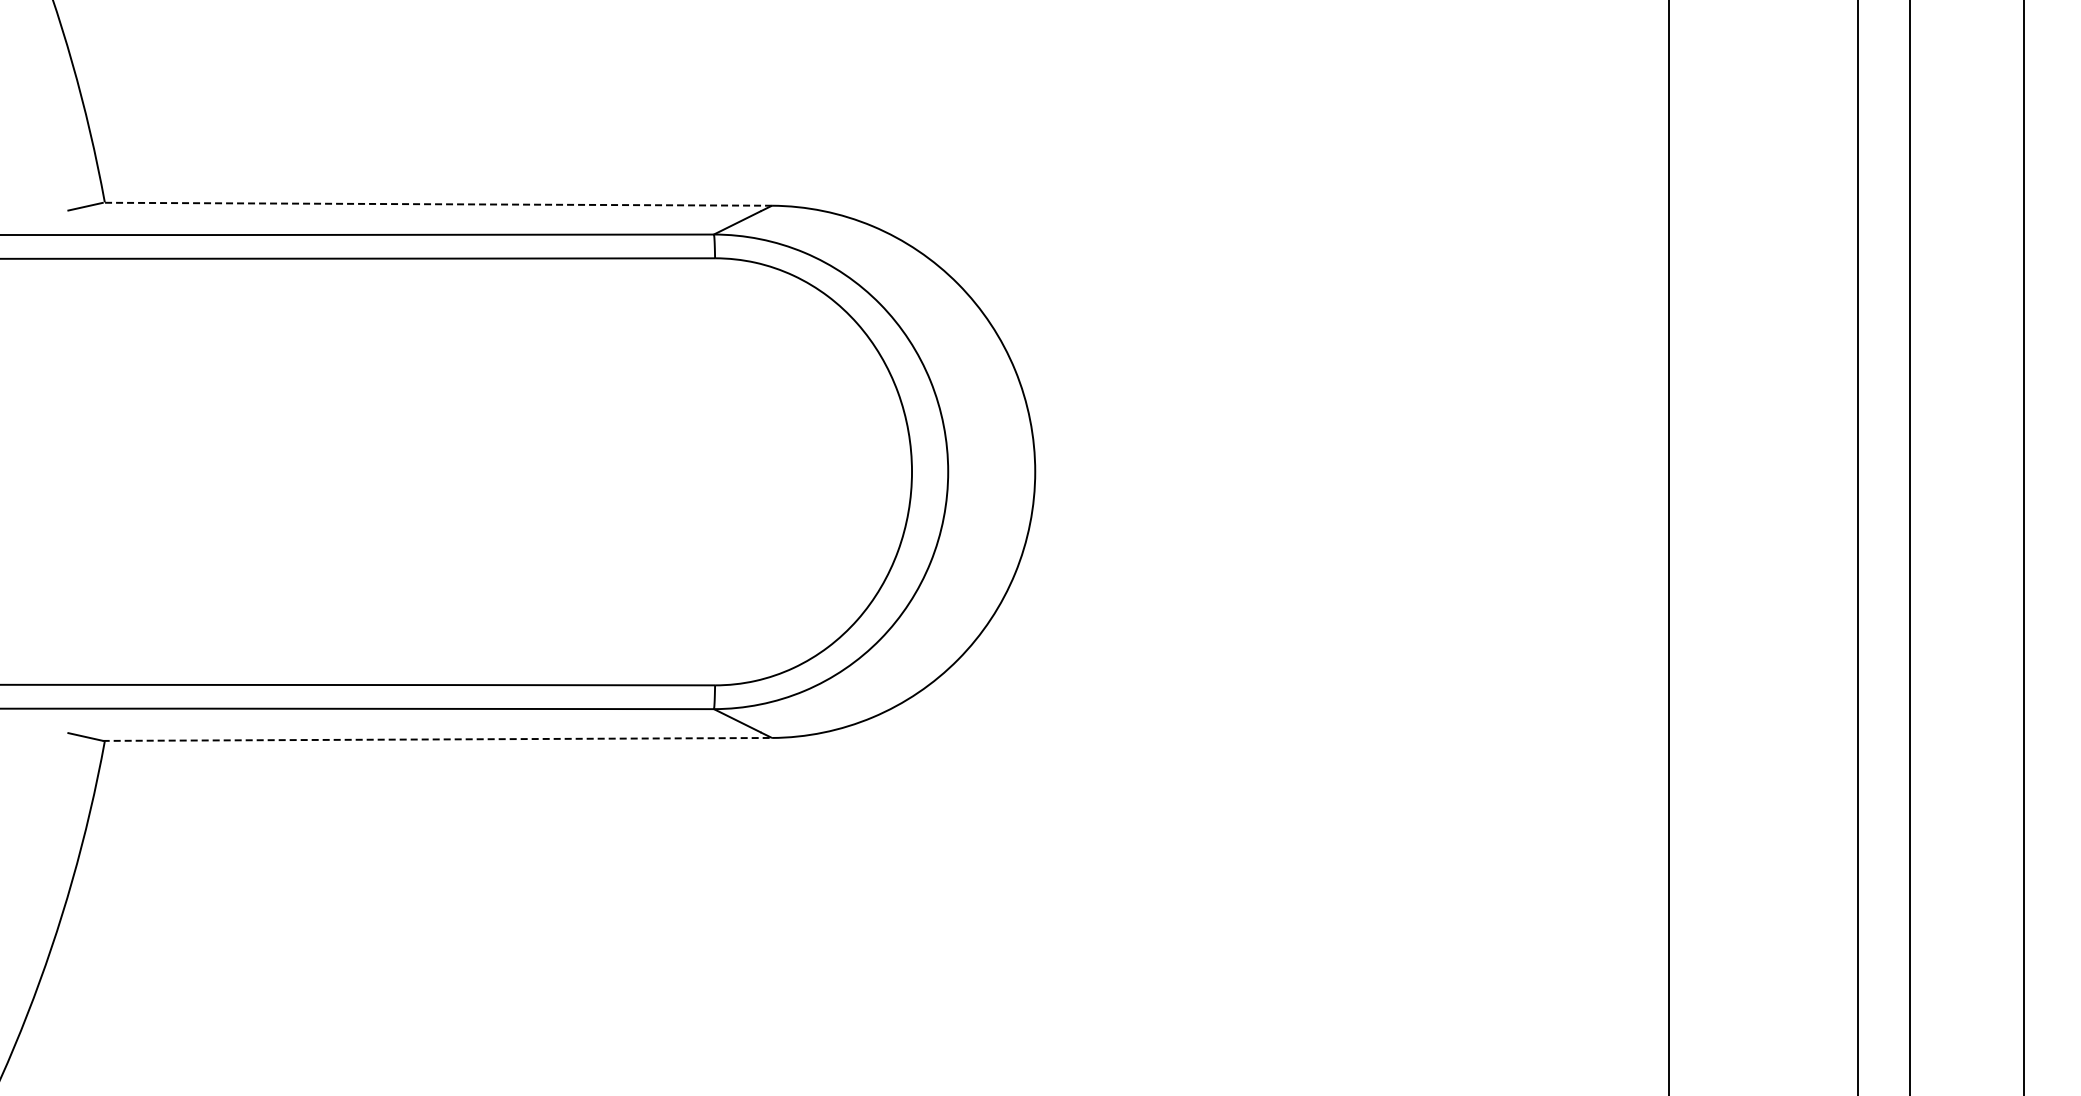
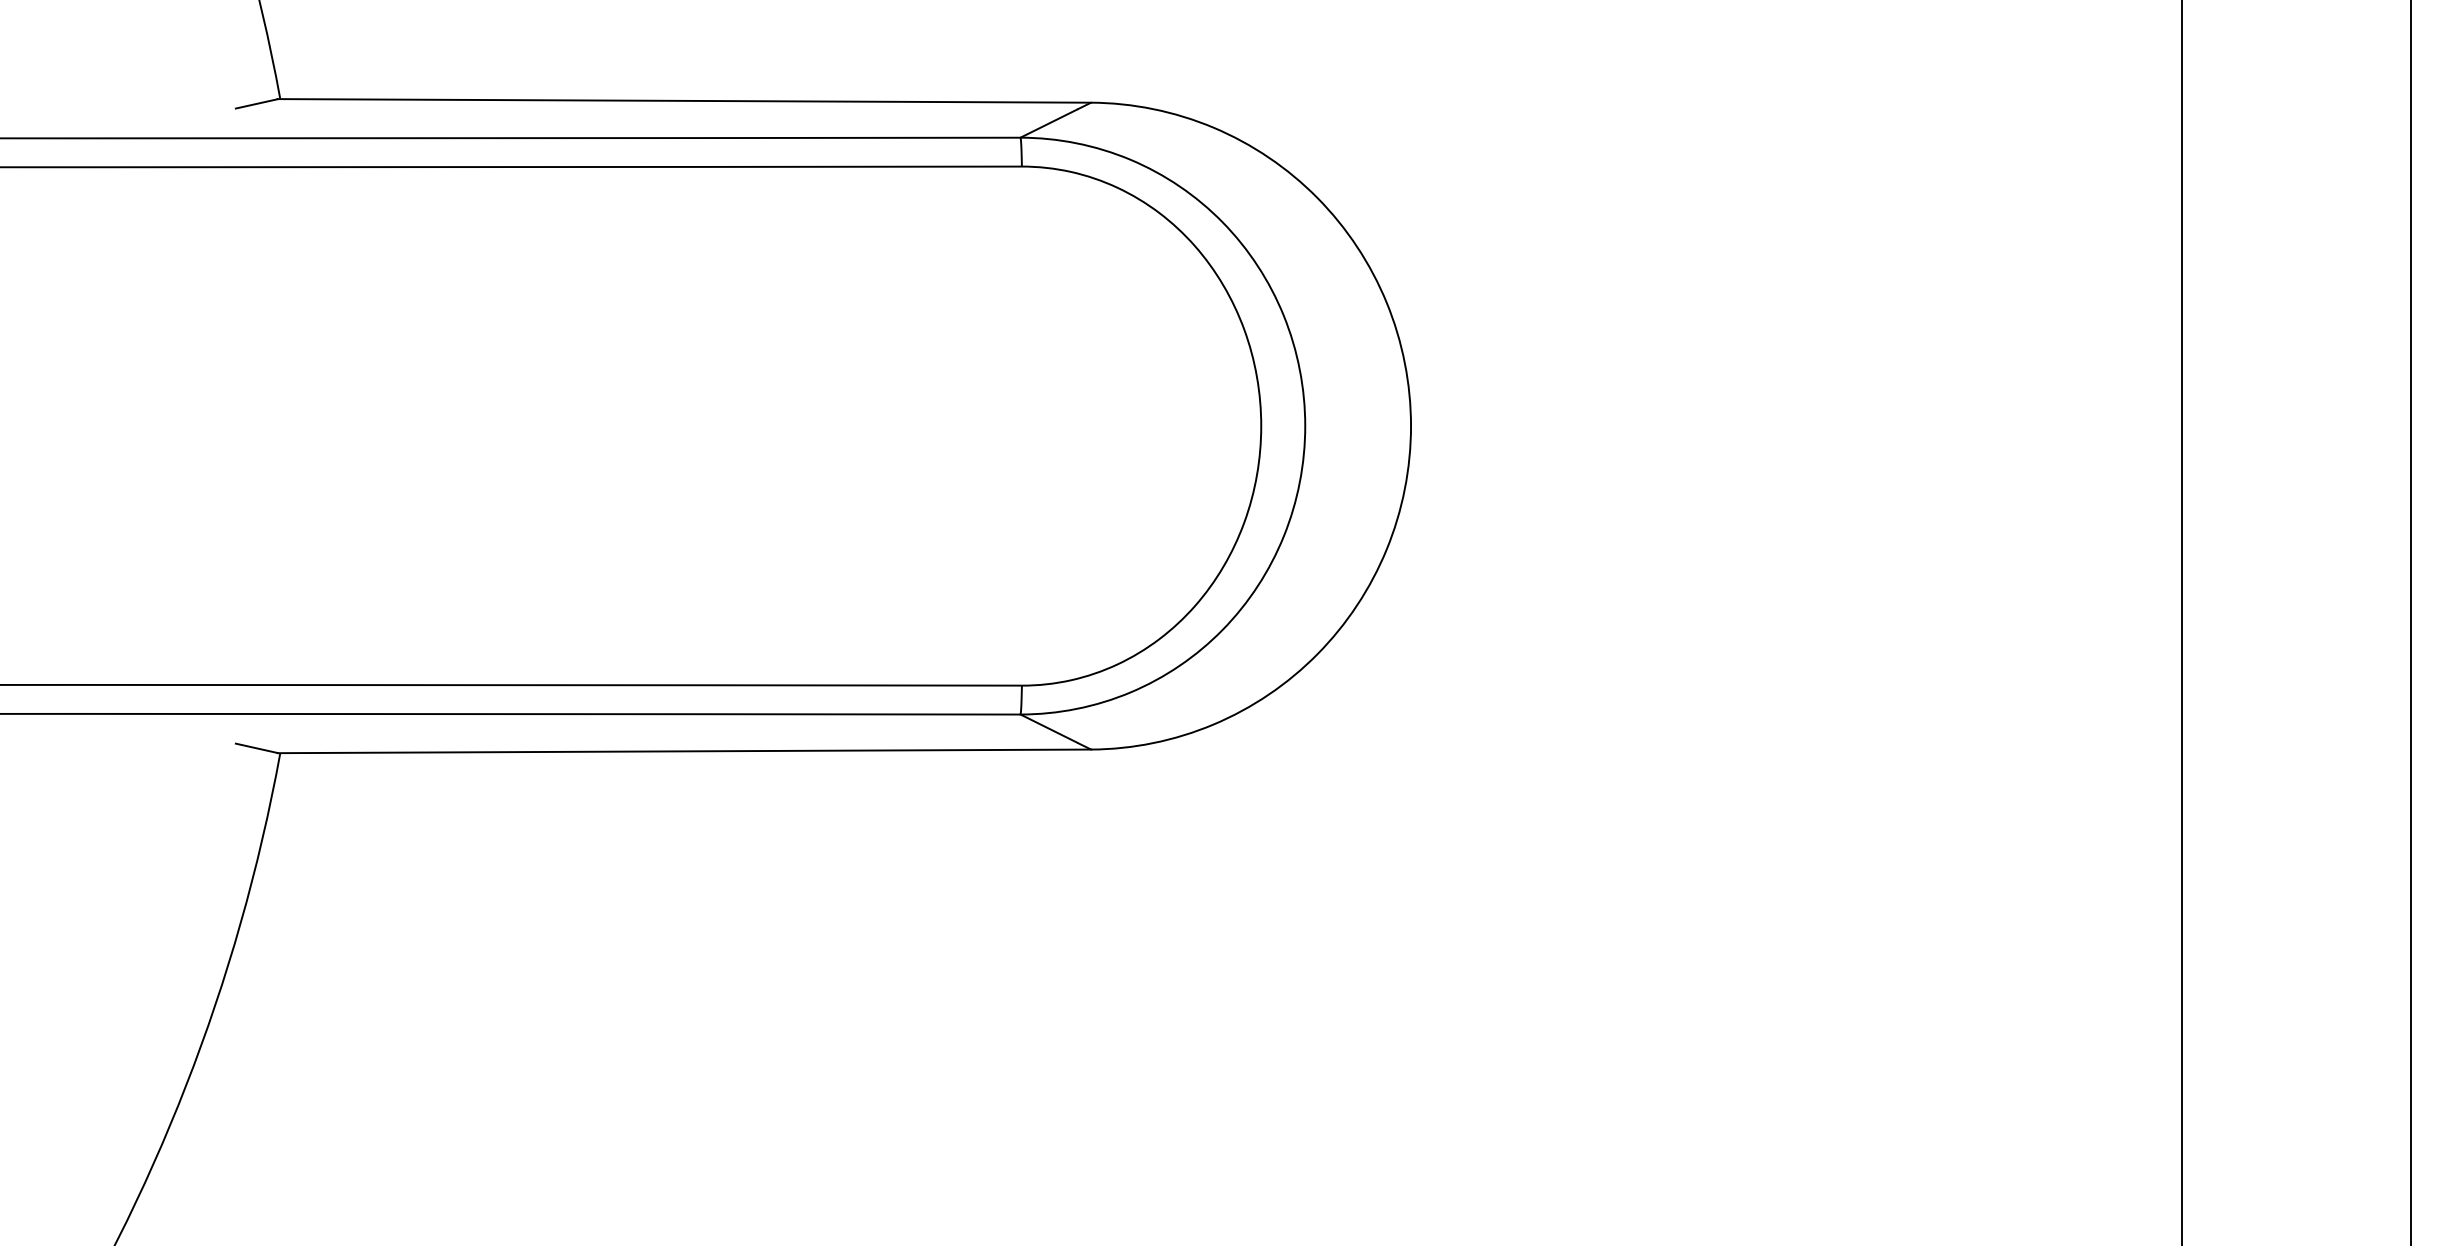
line: (437, 204) -> (684, 101), dashed -> solid
line: (437, 739) -> (684, 751), dashed -> solid

